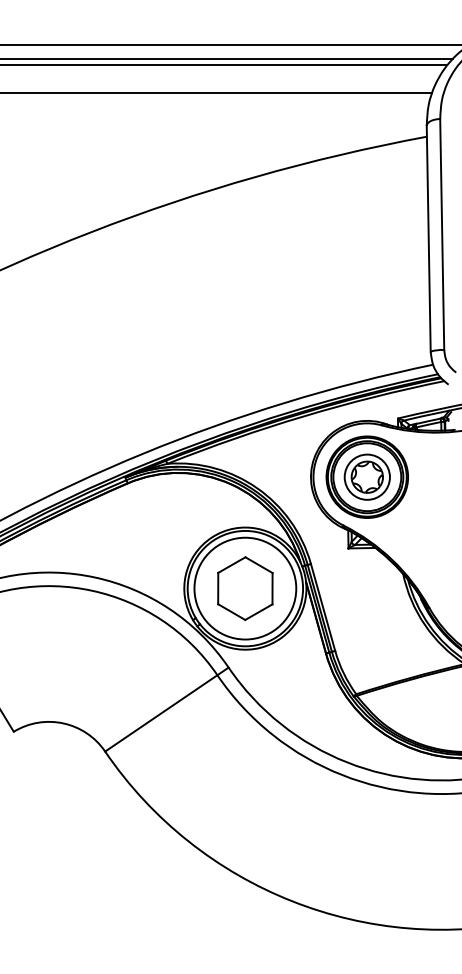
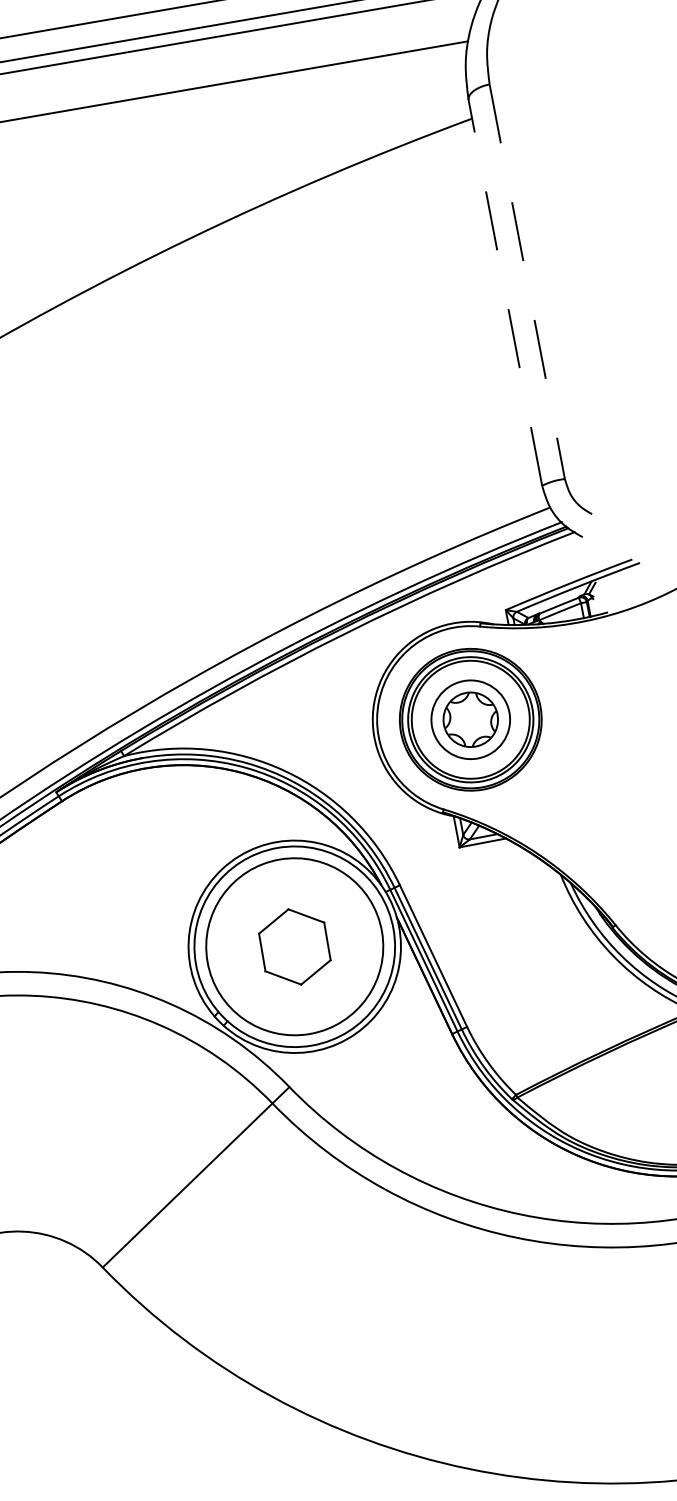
line: (442, 234) -> (527, 281), solid -> dashed
line: (428, 238) -> (504, 292), solid -> dashed
part: (245, 588) -> (294, 946), size x0.7

